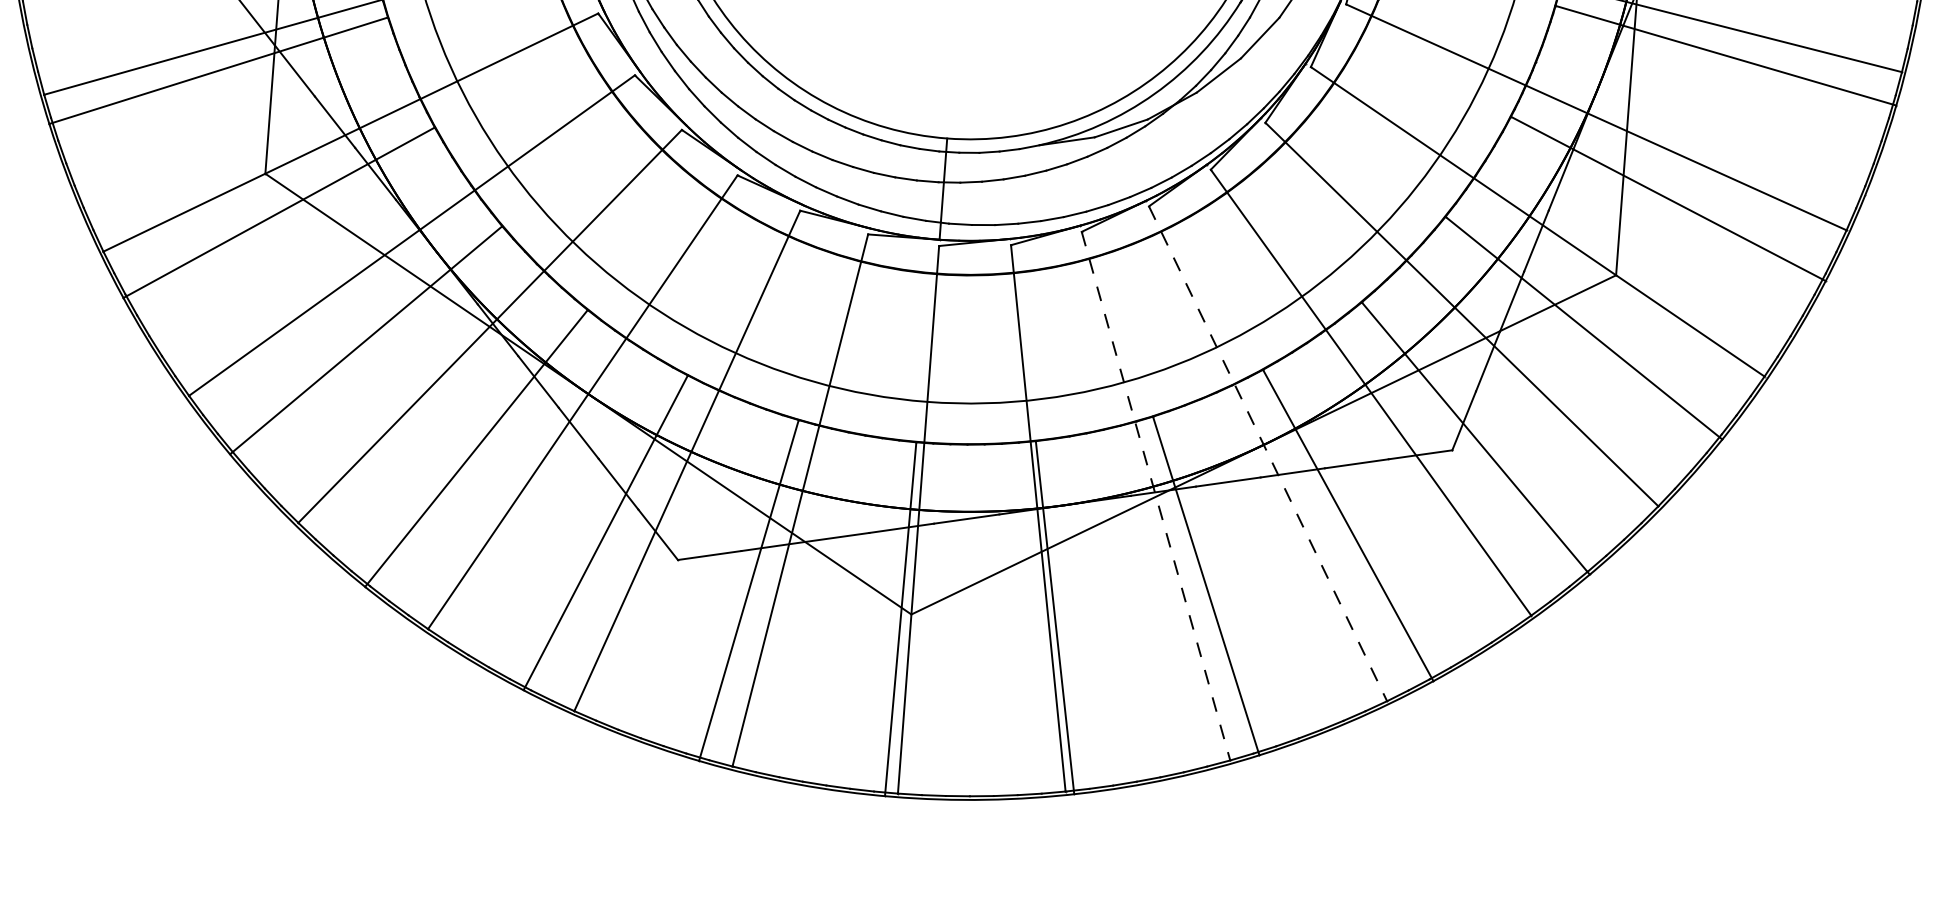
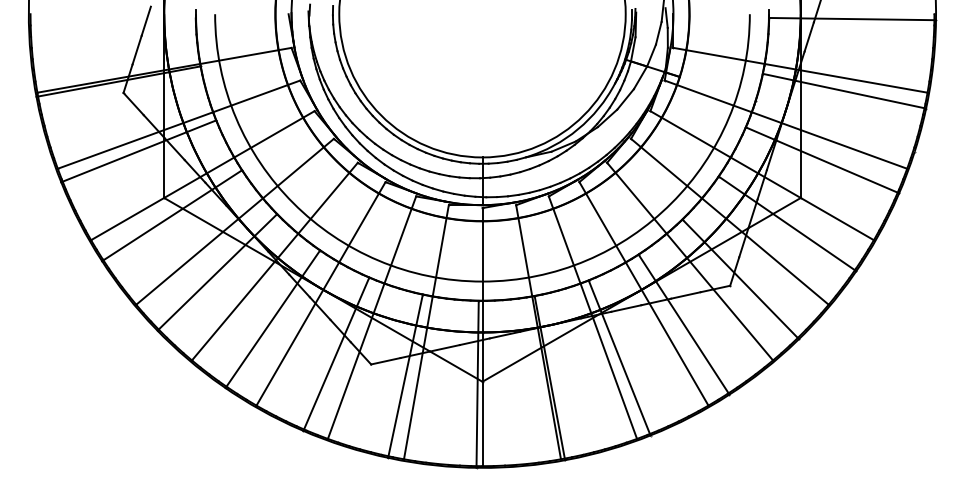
line: (1269, 455) -> (644, 294), dashed -> solid
line: (1157, 497) -> (593, 318), dashed -> solid

